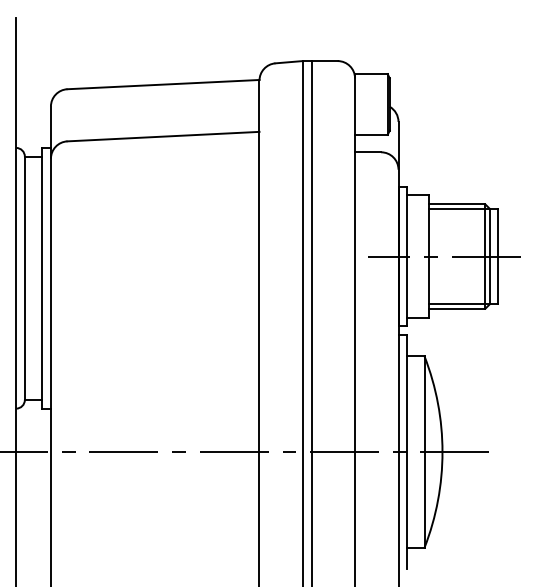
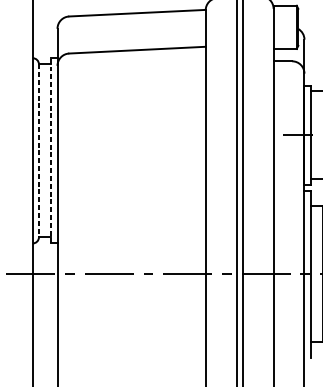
line: (42, 277) -> (51, 150), solid -> dashed
line: (24, 278) -> (38, 150), solid -> dashed

